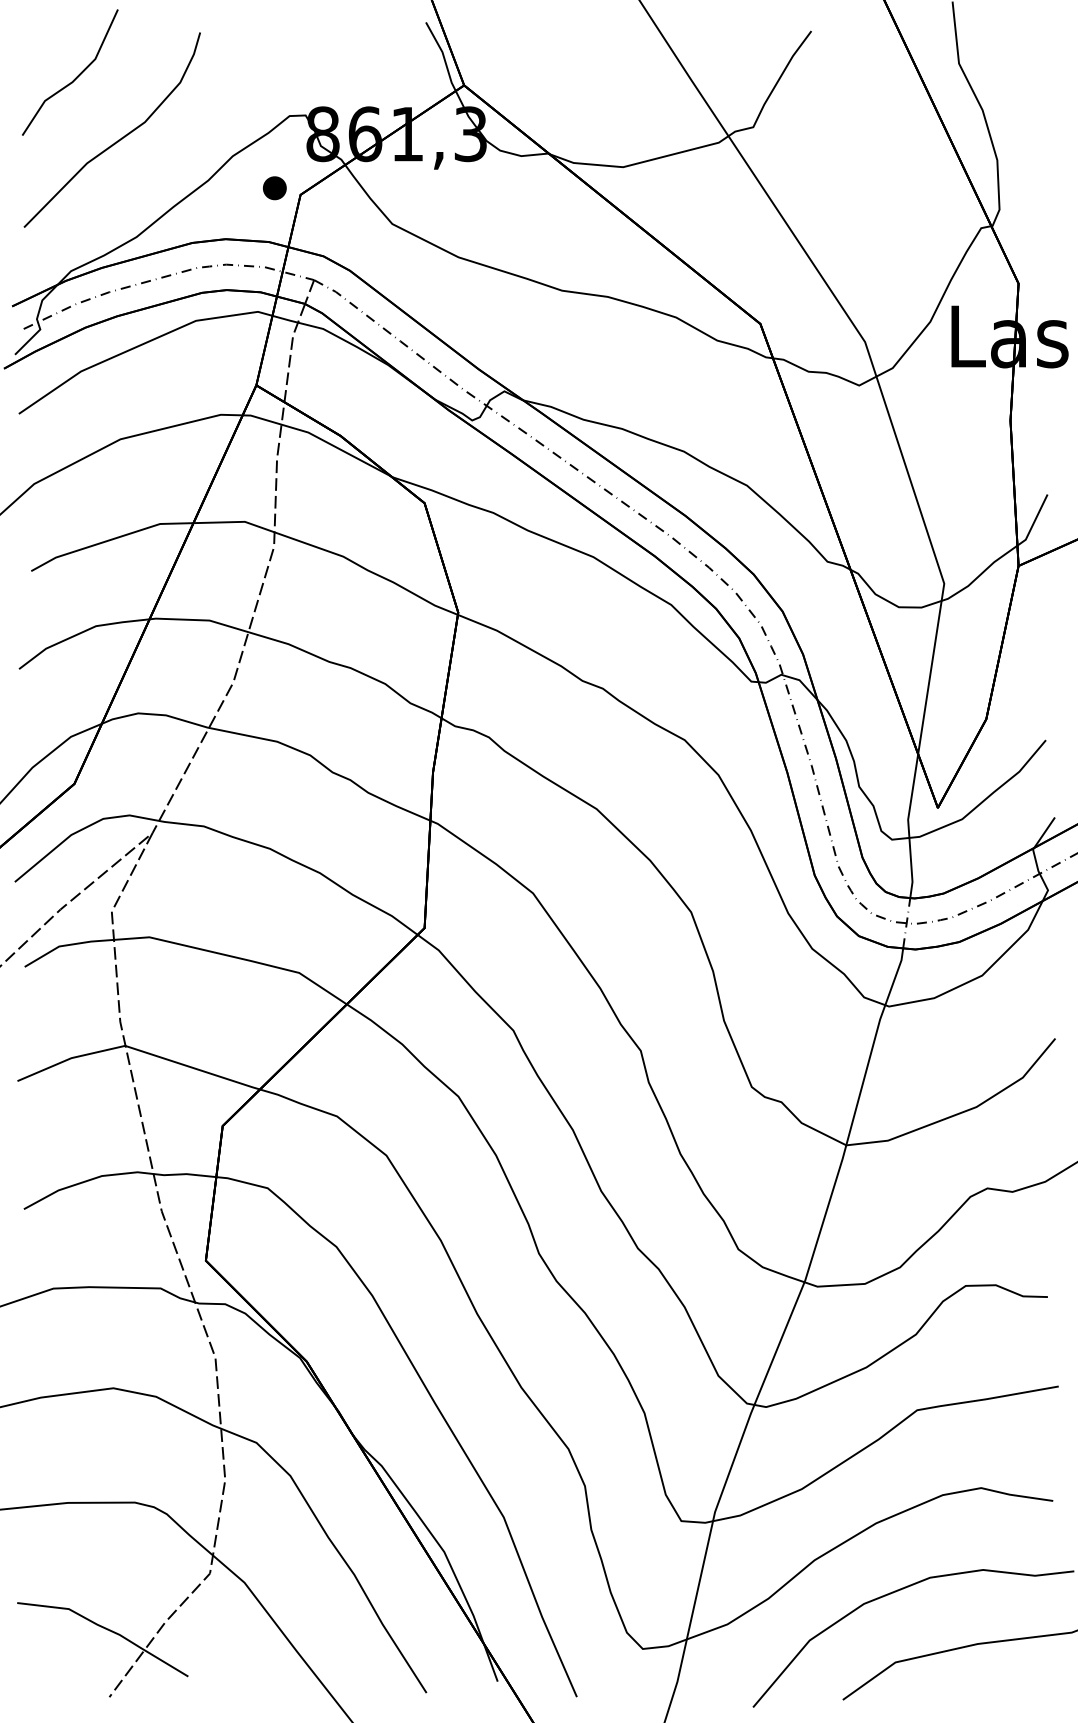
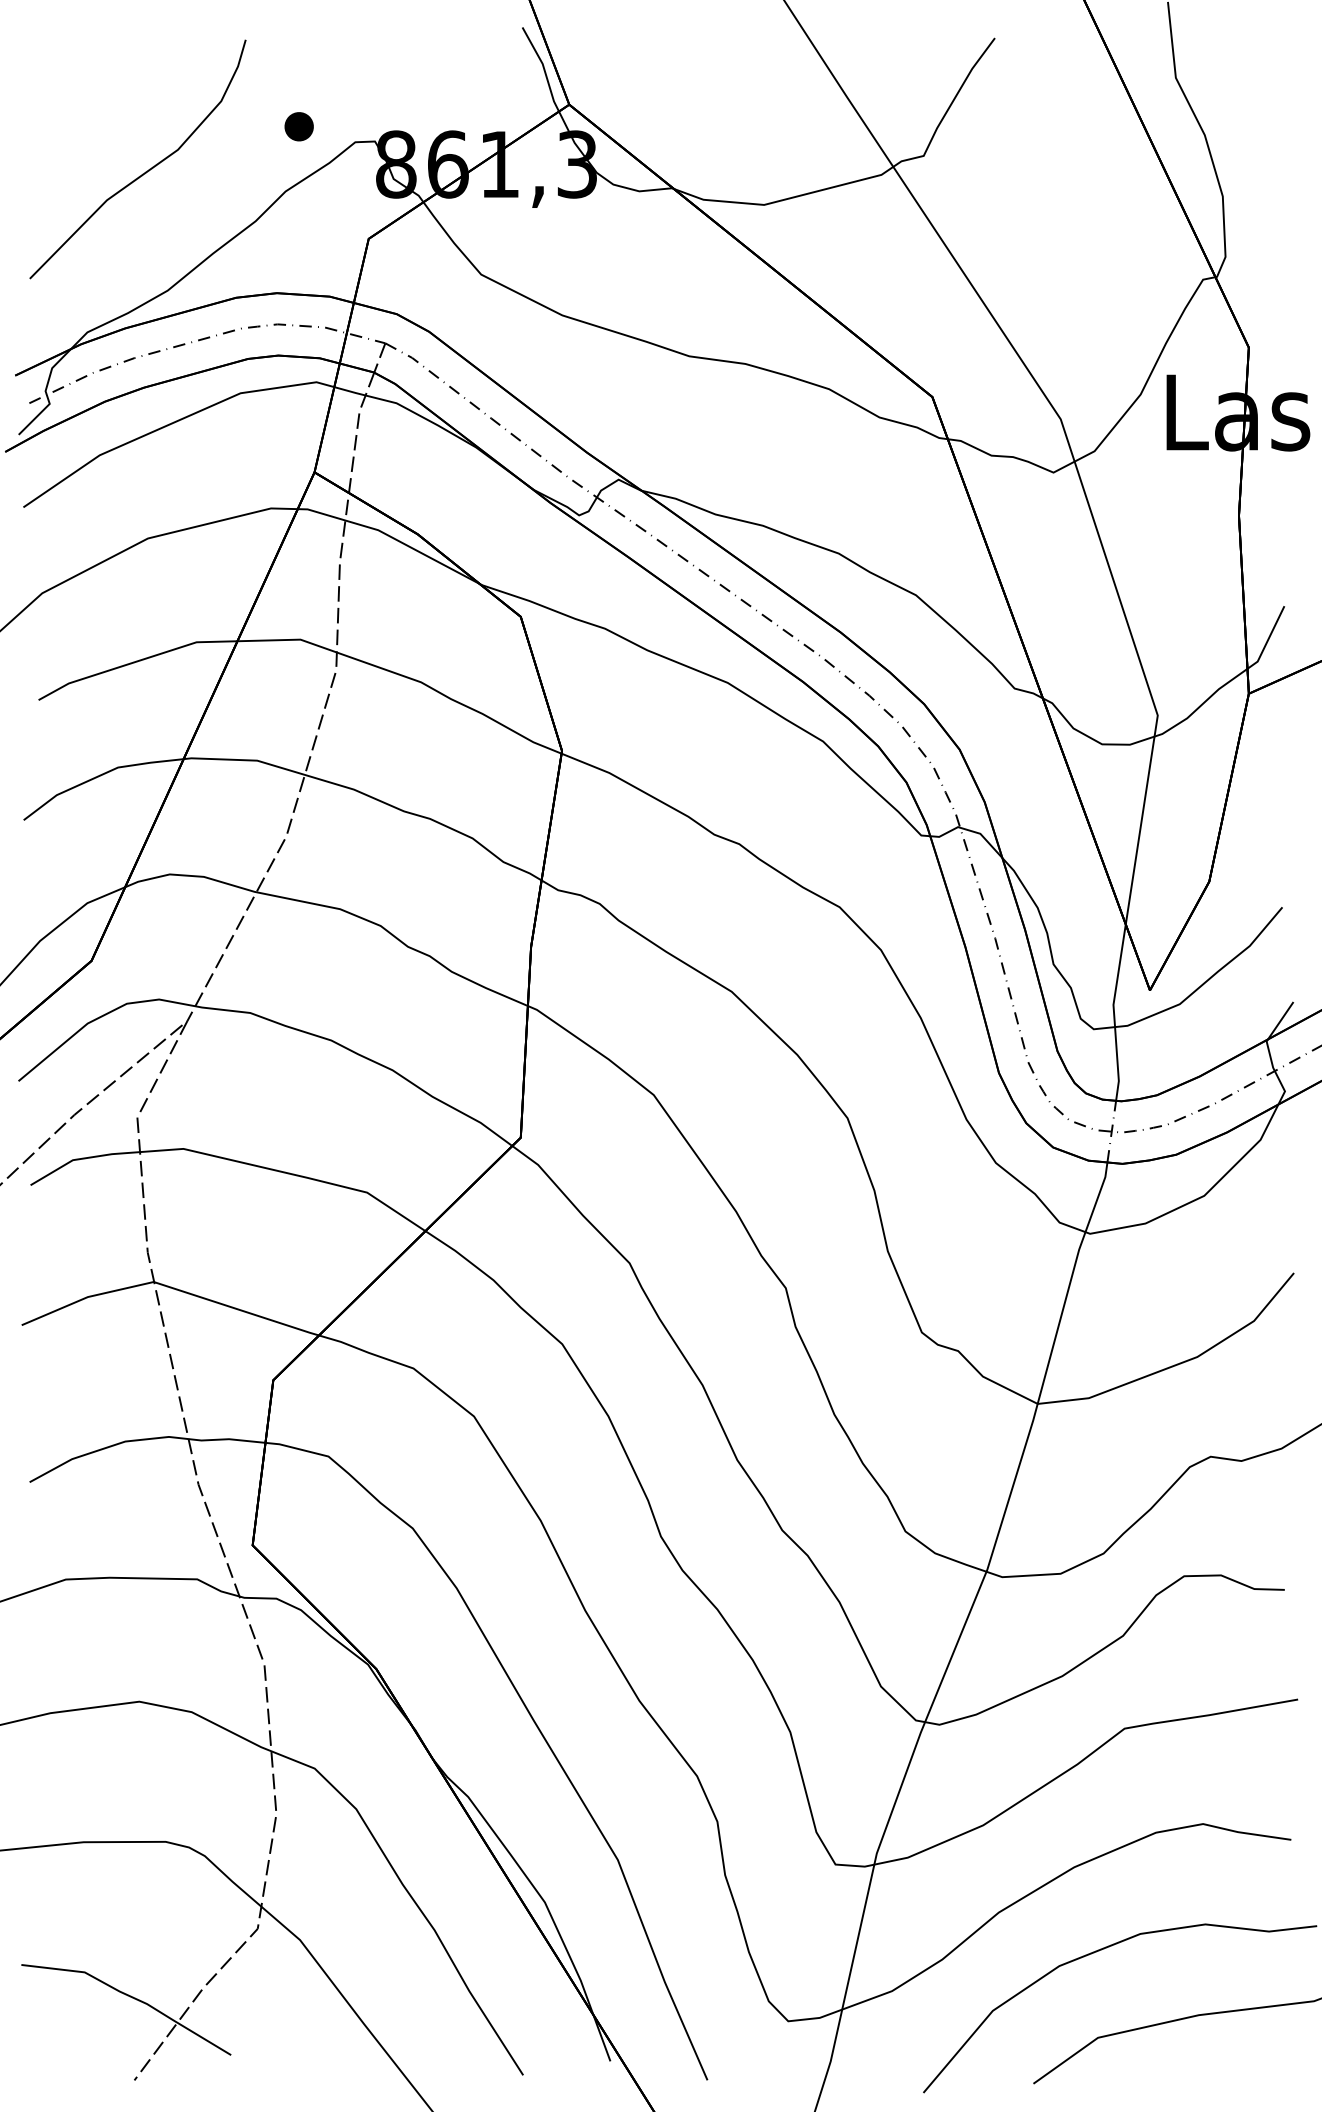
line: (77, 75) -> (95, 92), removed
part: (274, 188) -> (298, 126), moved

